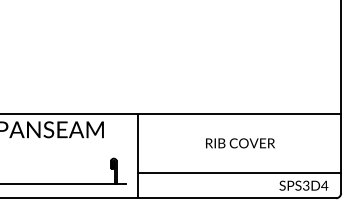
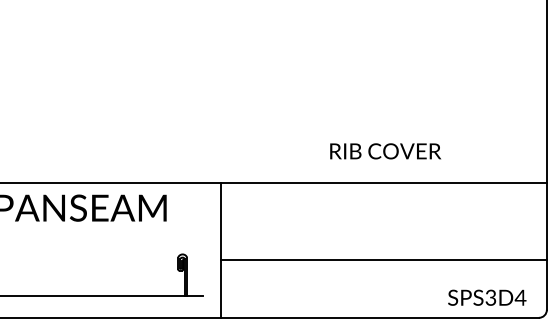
text: (240, 143) -> (385, 151), moved
line: (239, 173) -> (383, 260), moved

